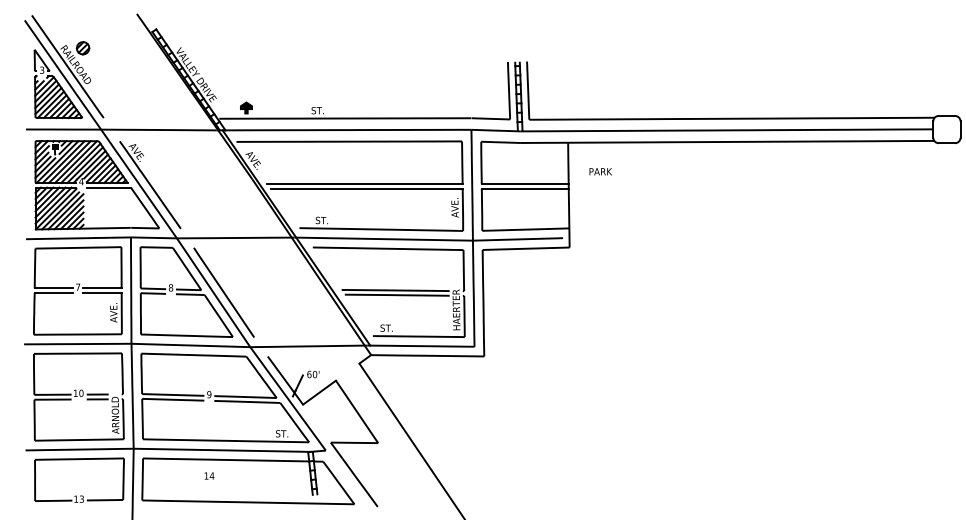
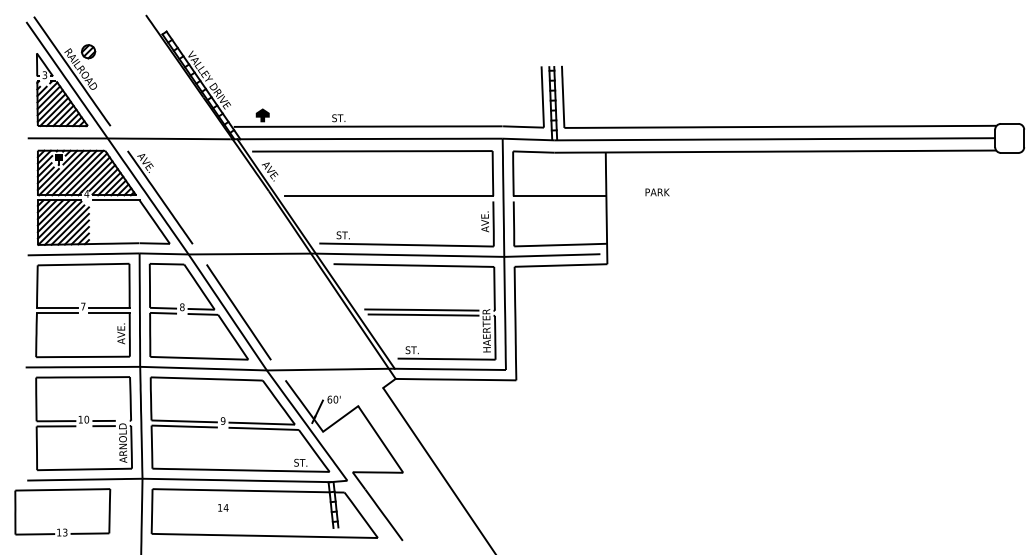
text: (600, 171) -> (657, 192), moved
line: (366, 188) -> (390, 201), removed
line: (524, 188) -> (559, 201), removed
part: (80, 495) -> (63, 528), moved

